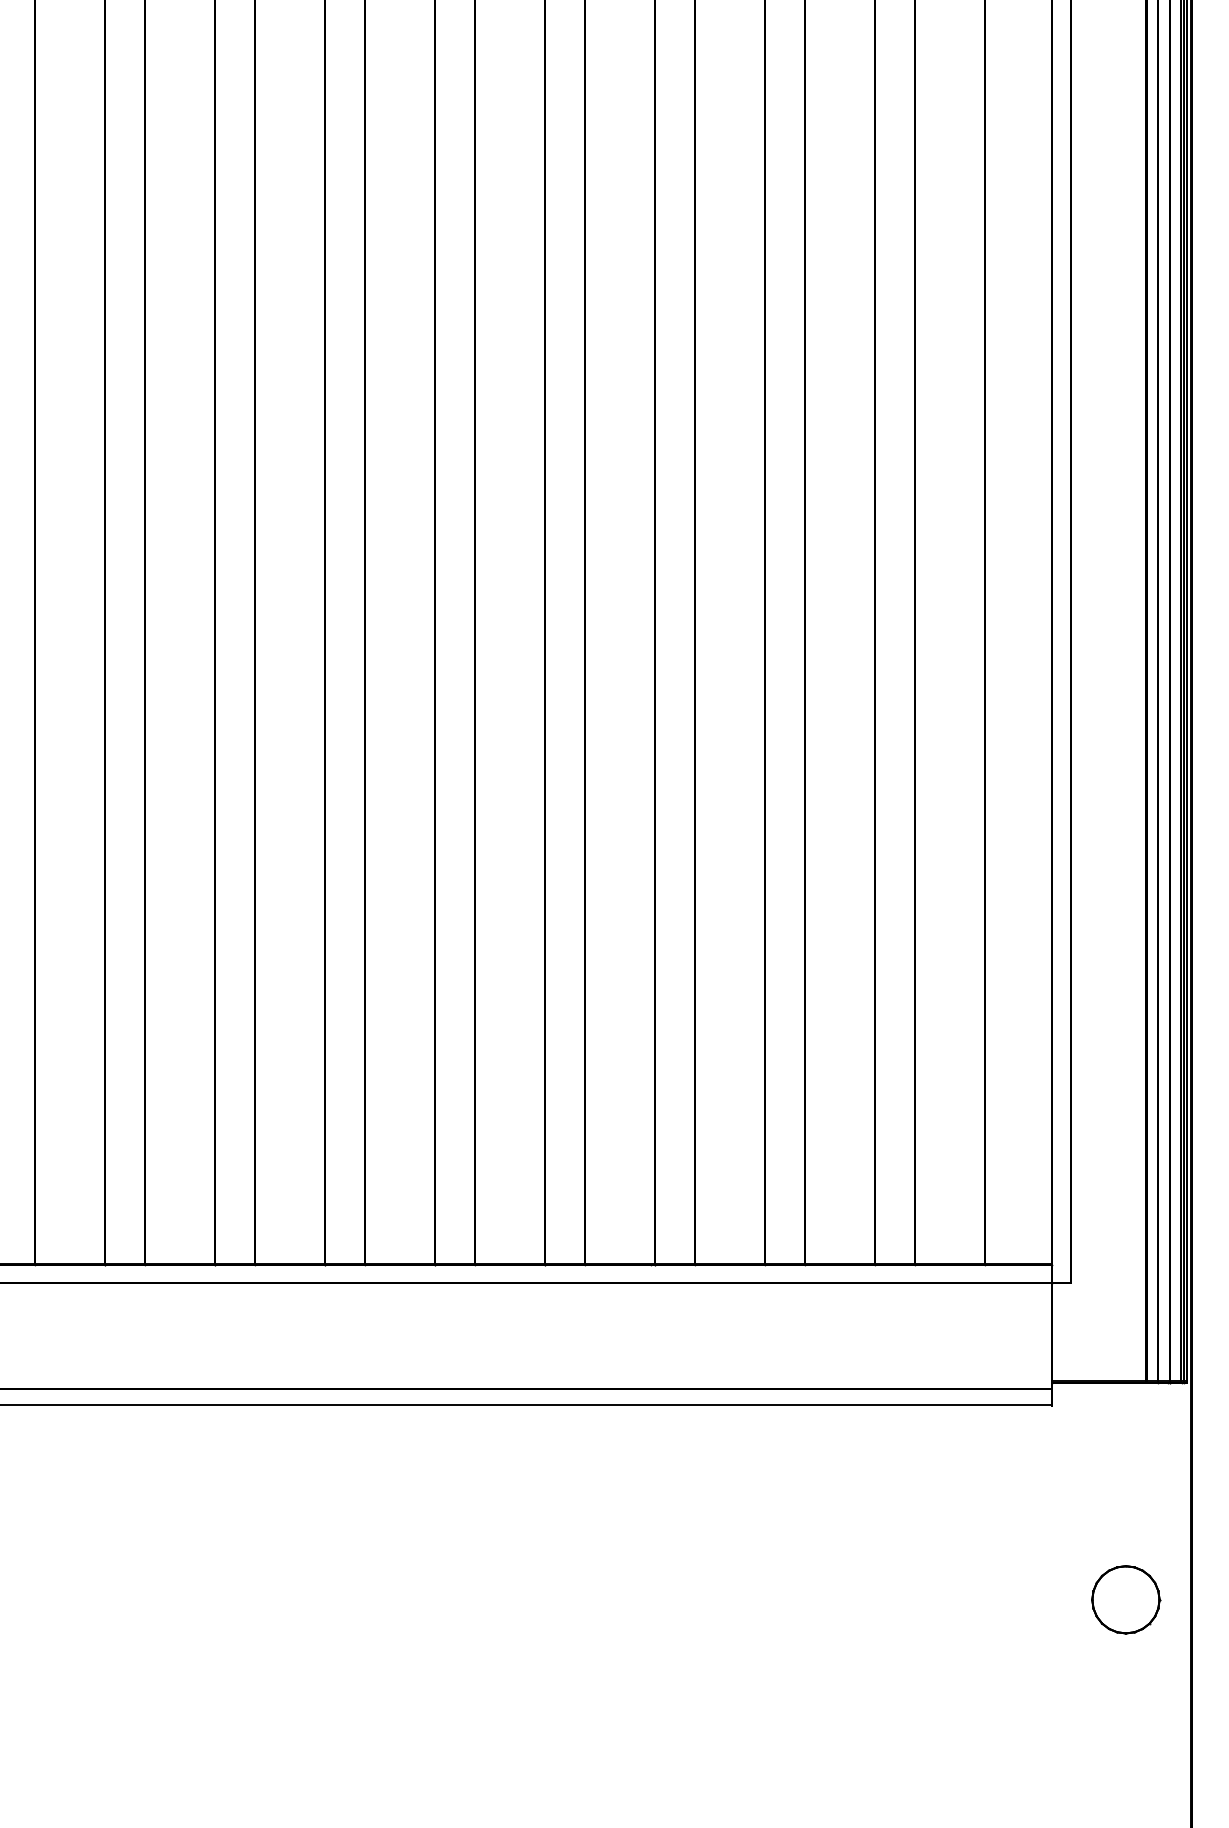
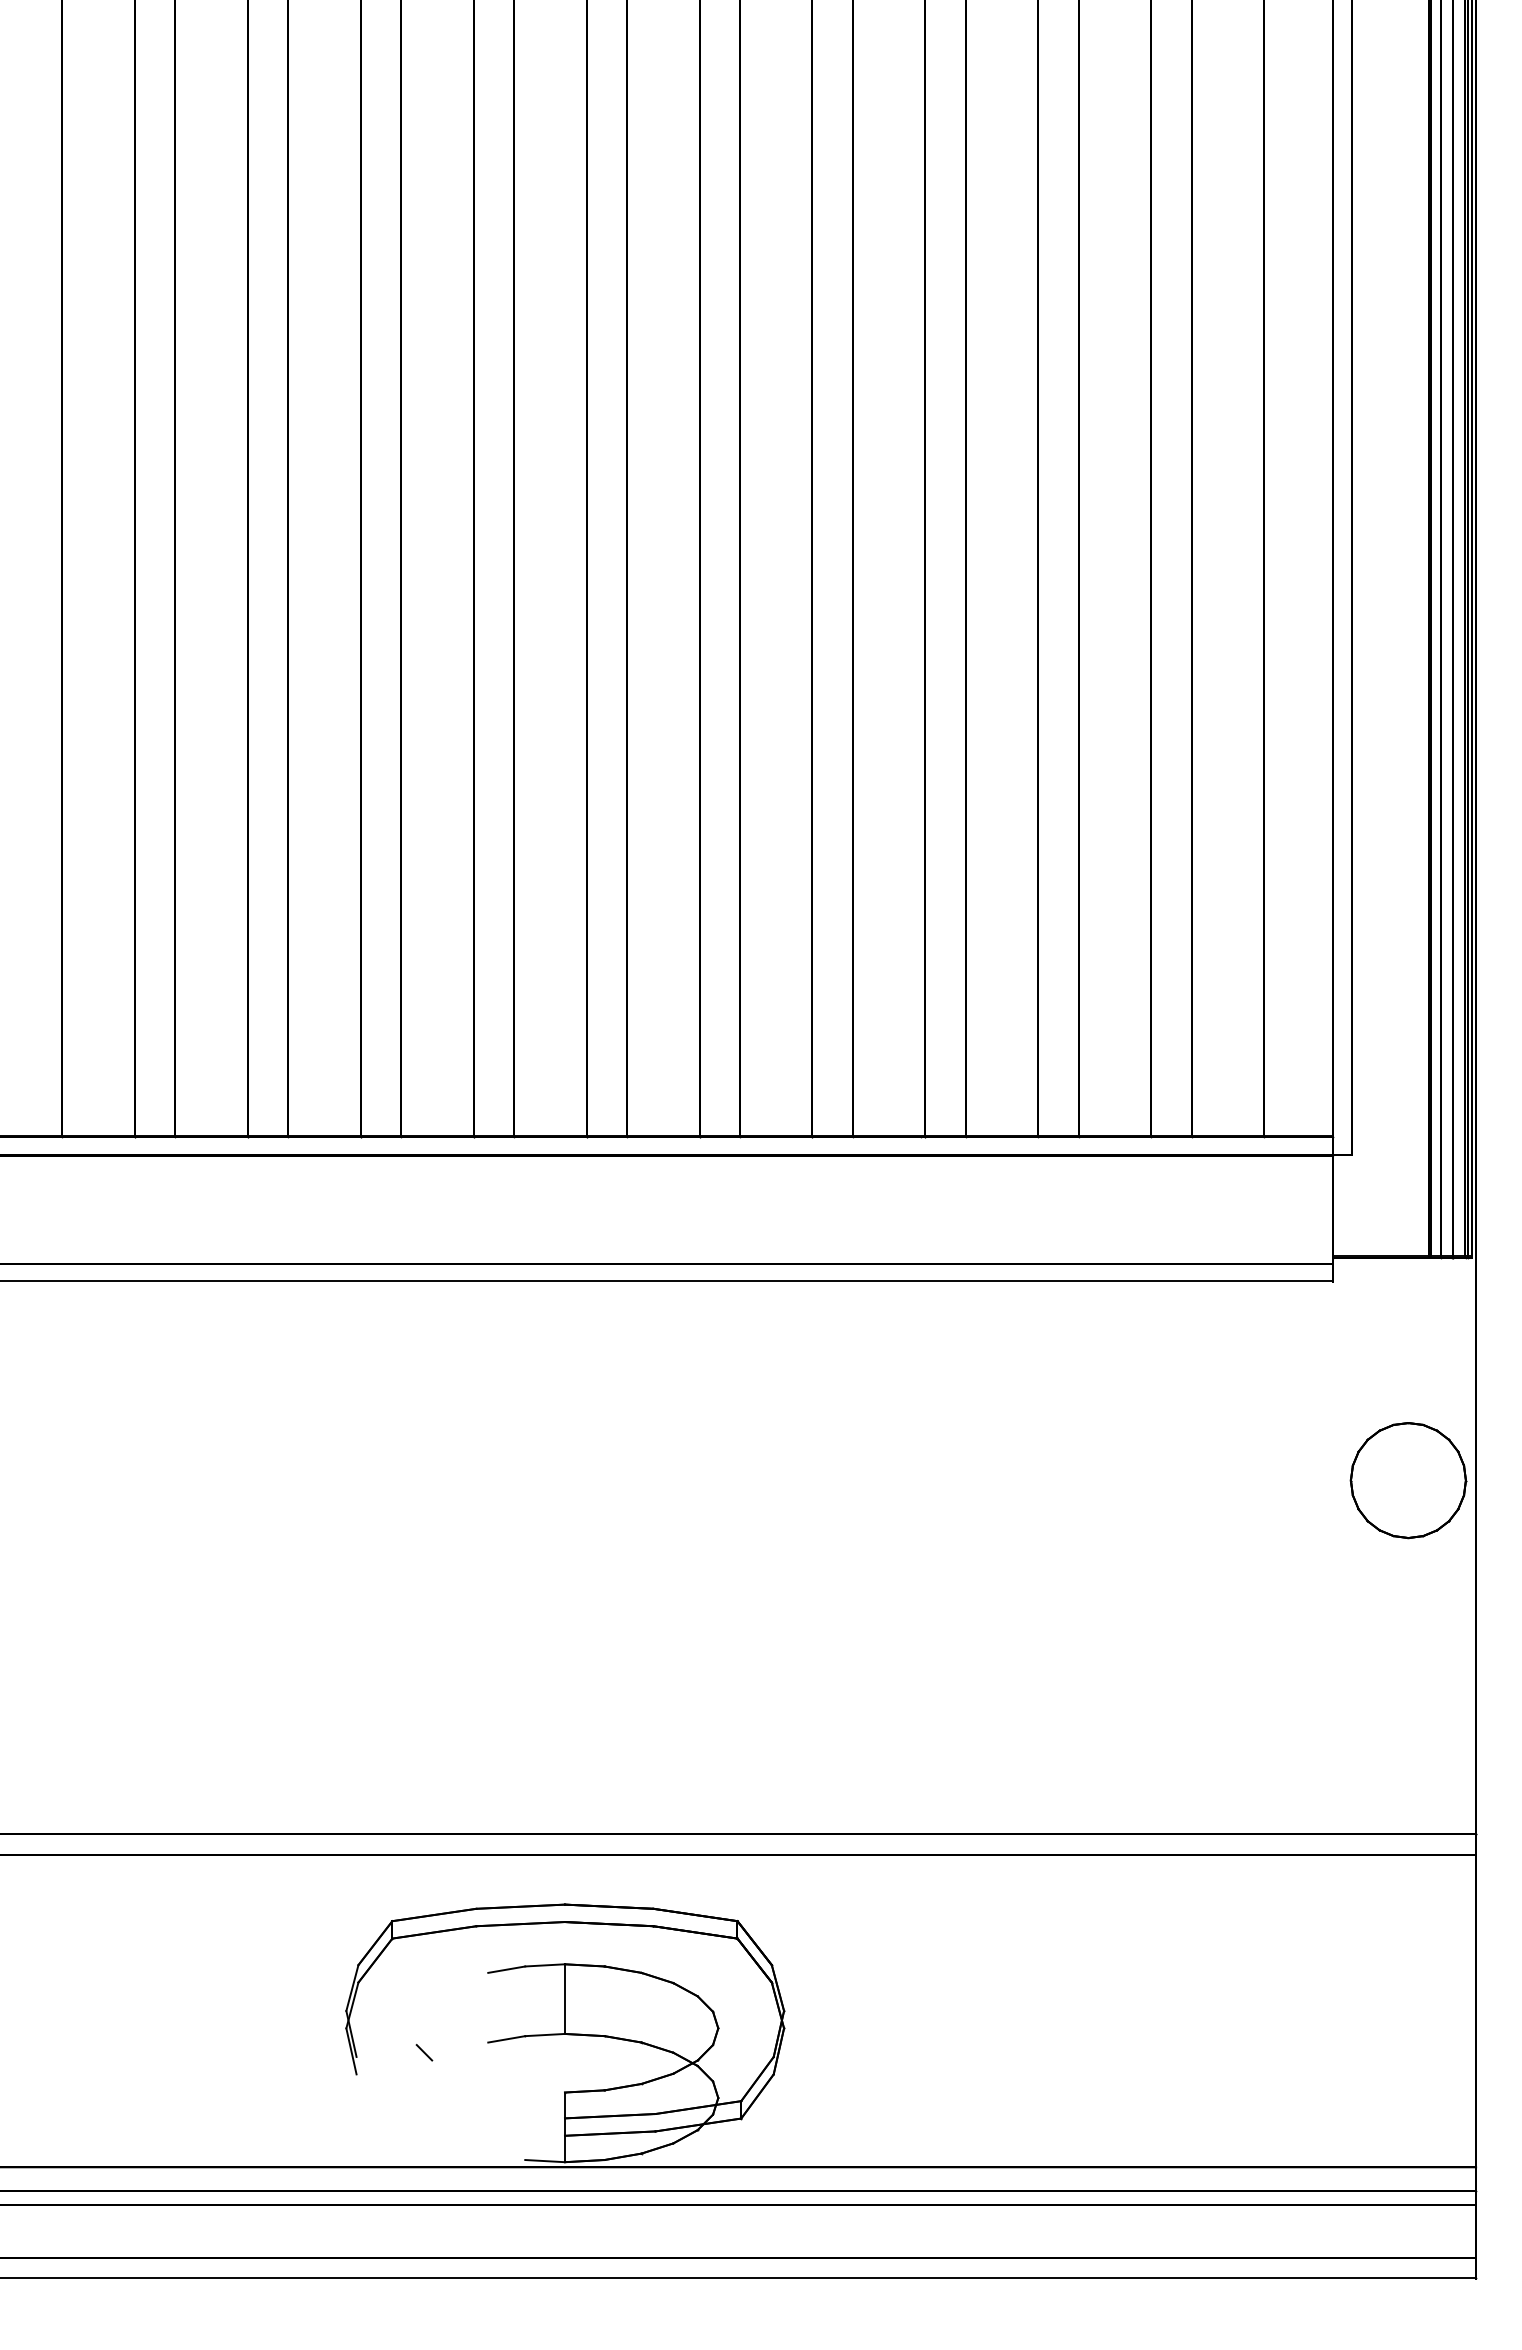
part: (1125, 1599) -> (1408, 1480), size x1.67

